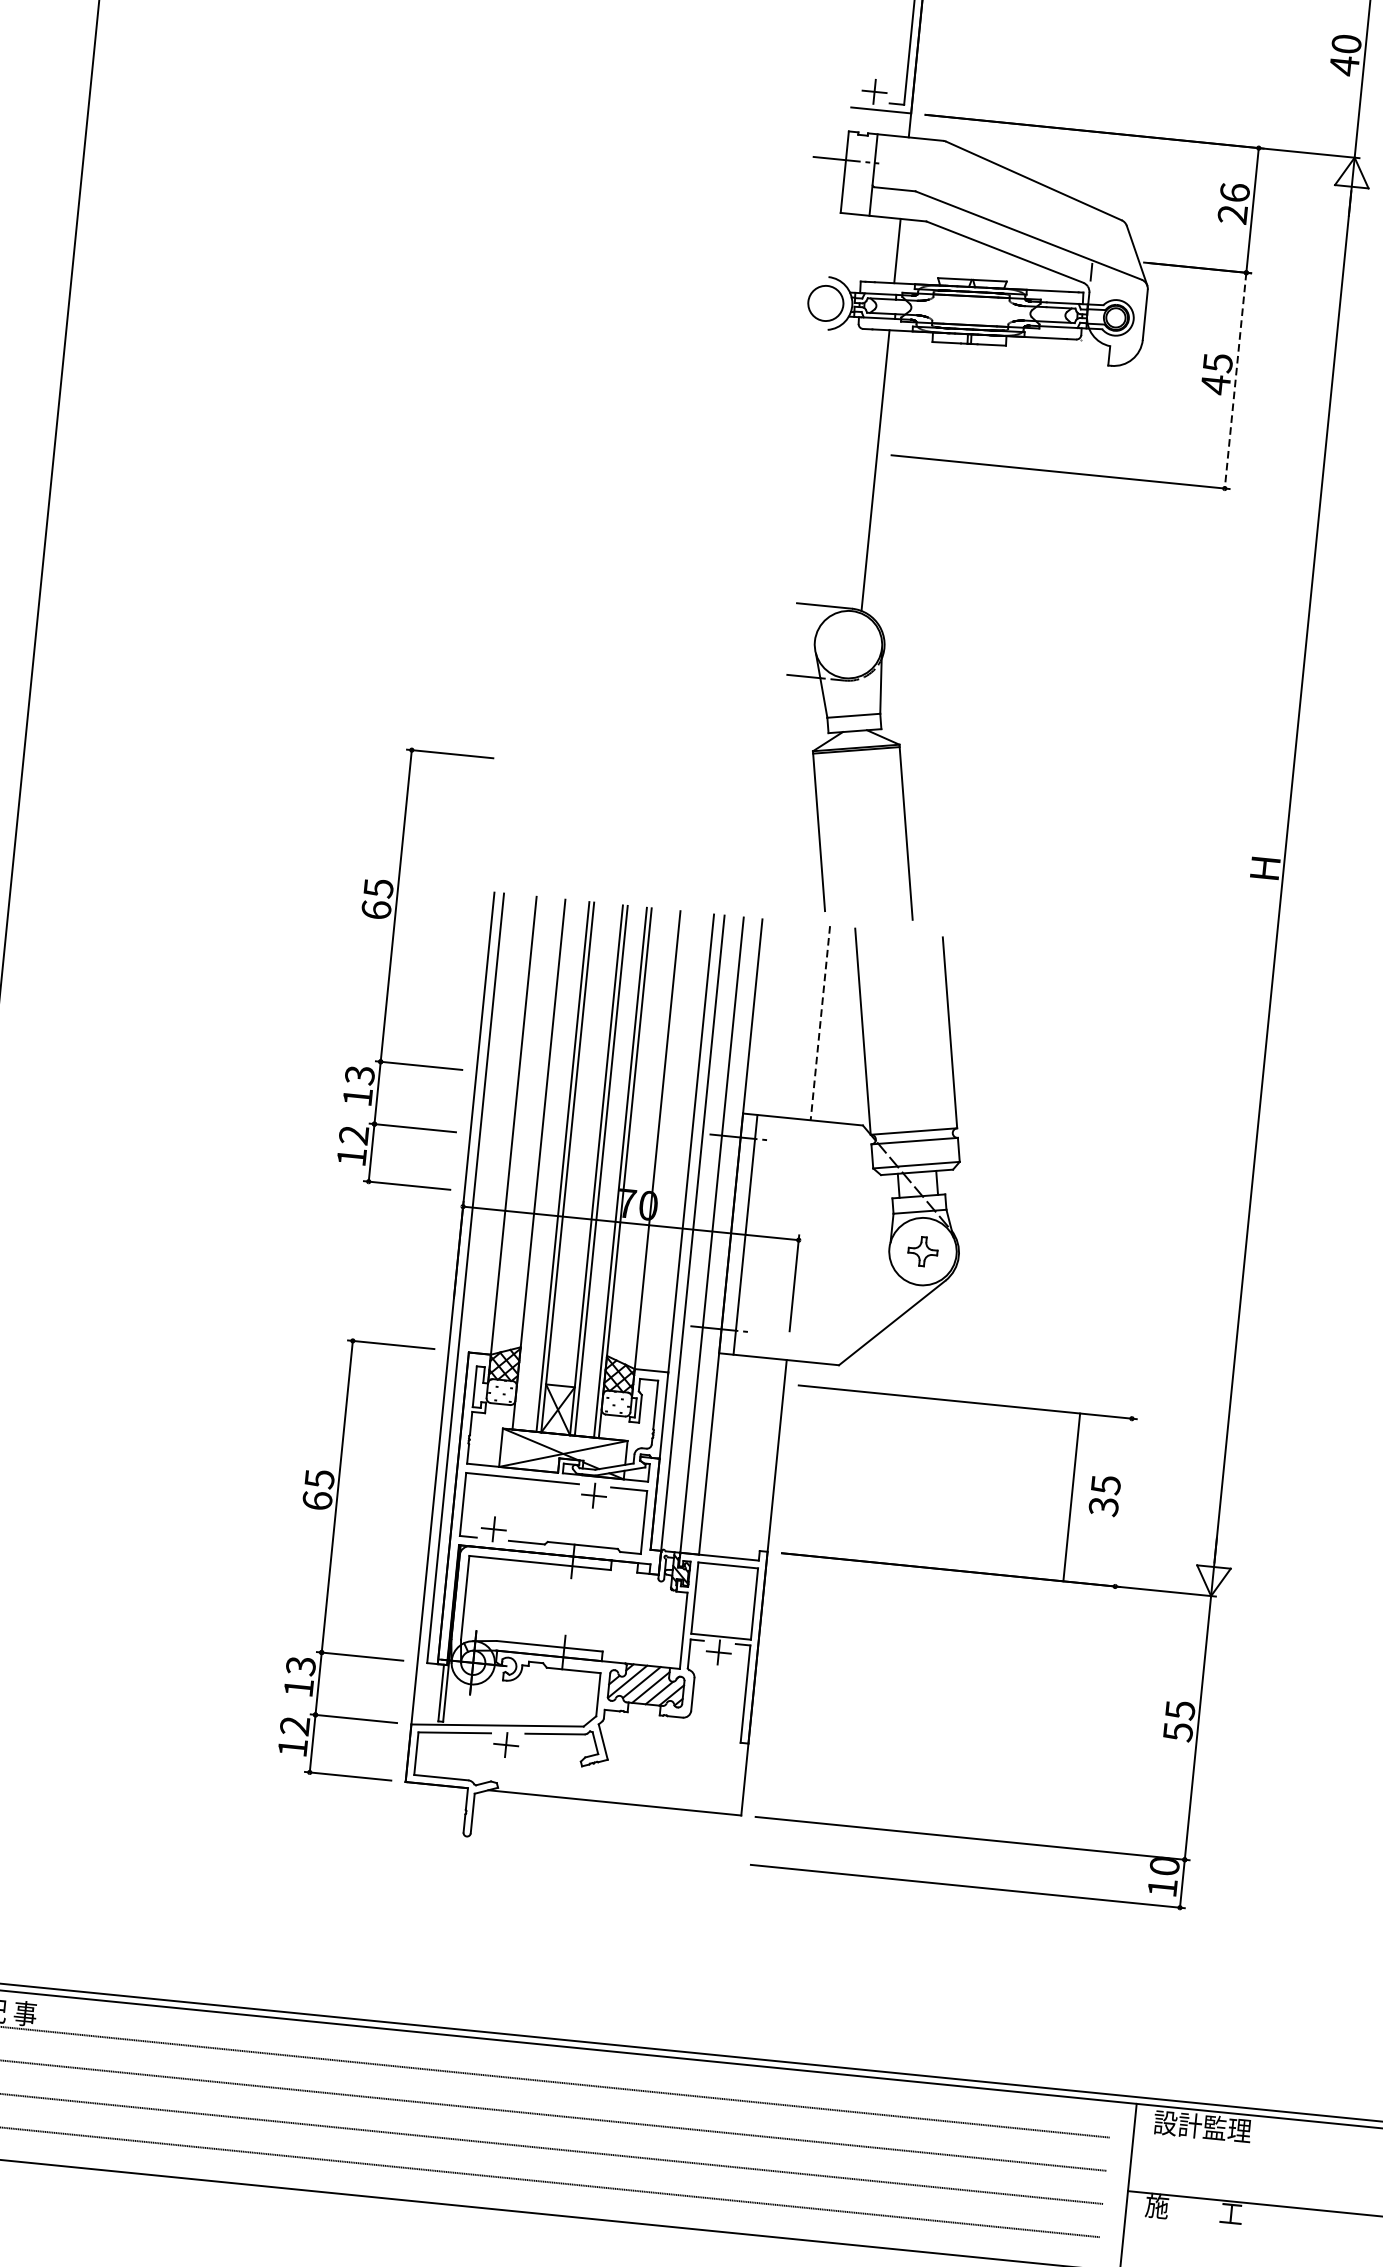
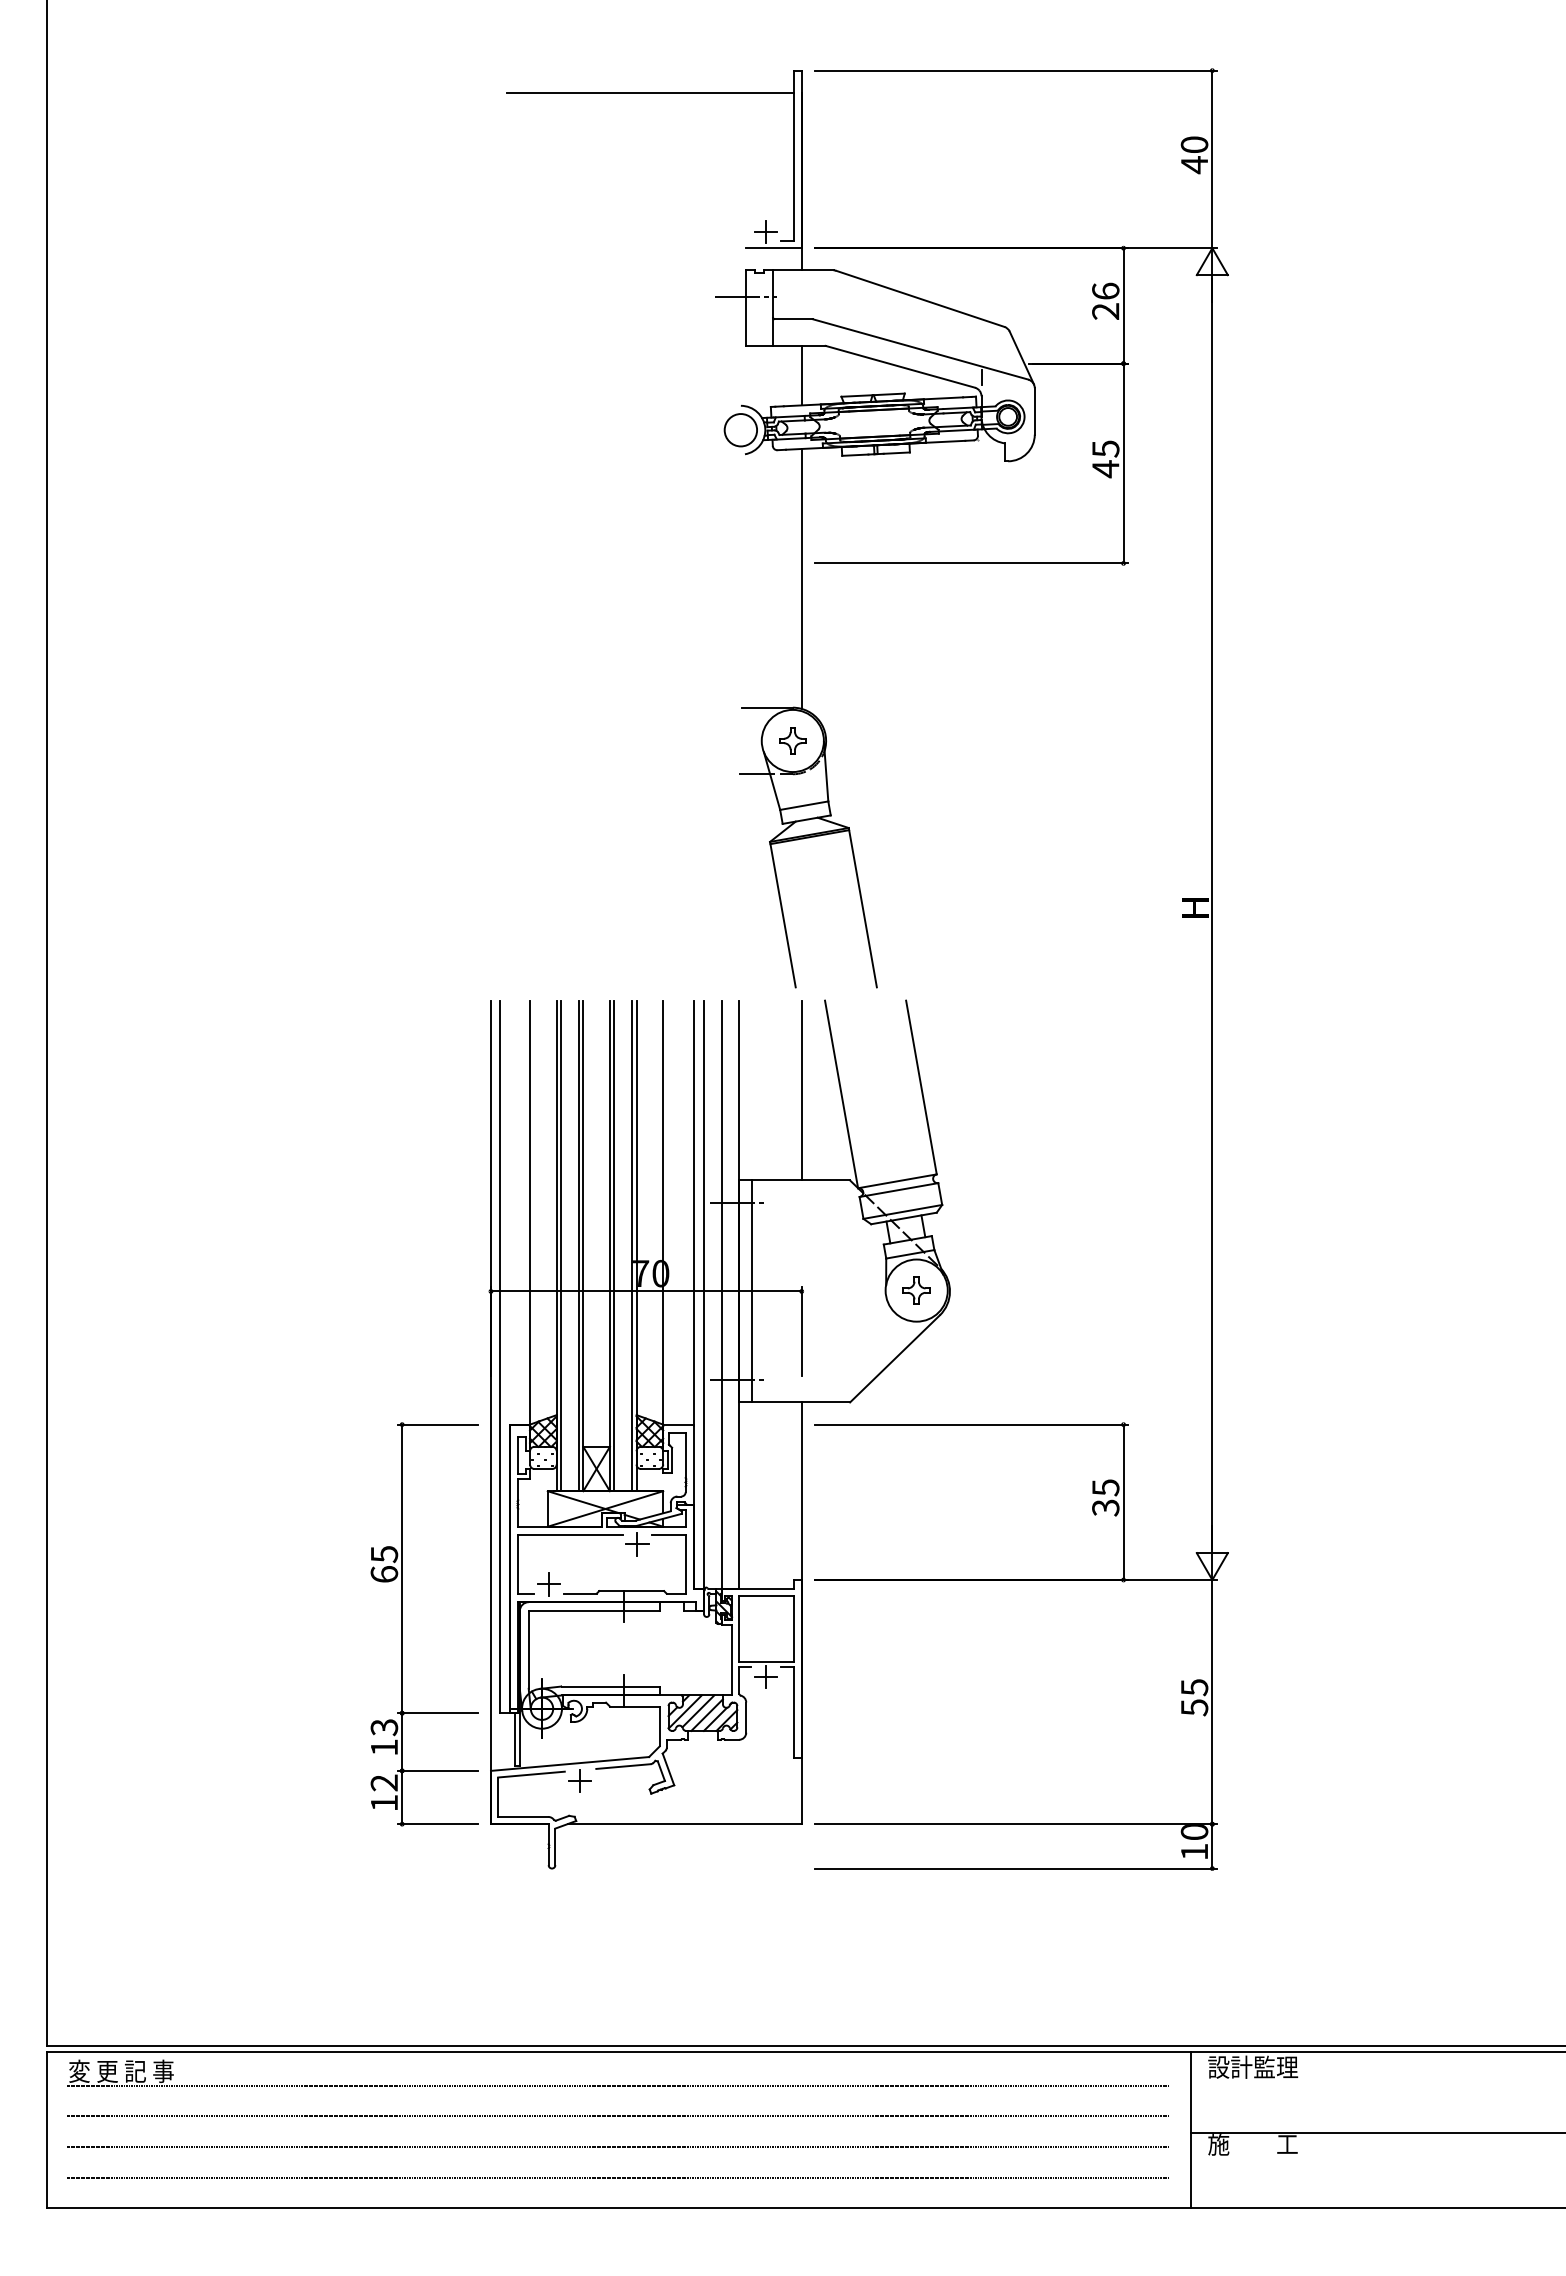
line: (1235, 380) -> (1123, 463), dashed -> solid
part: (848, 644) -> (792, 740), added
part: (390, 966) -> (402, 1077), removed
line: (820, 1023) -> (801, 1090), dashed -> solid
line: (544, 1164) -> (561, 1245), added
line: (1071, 1497) -> (1123, 1502), moved

